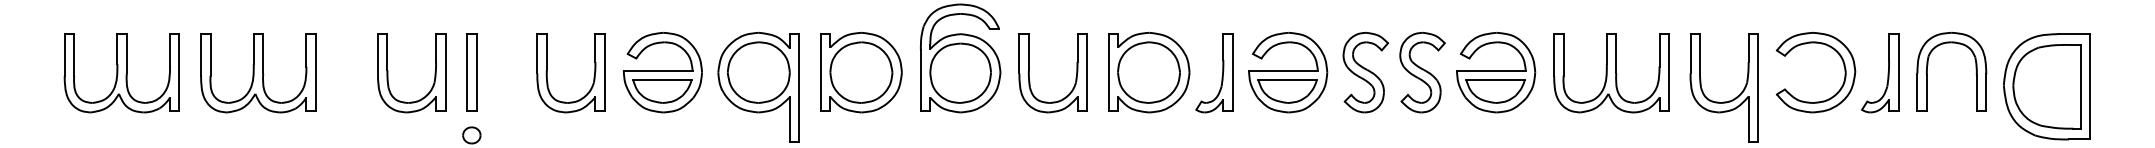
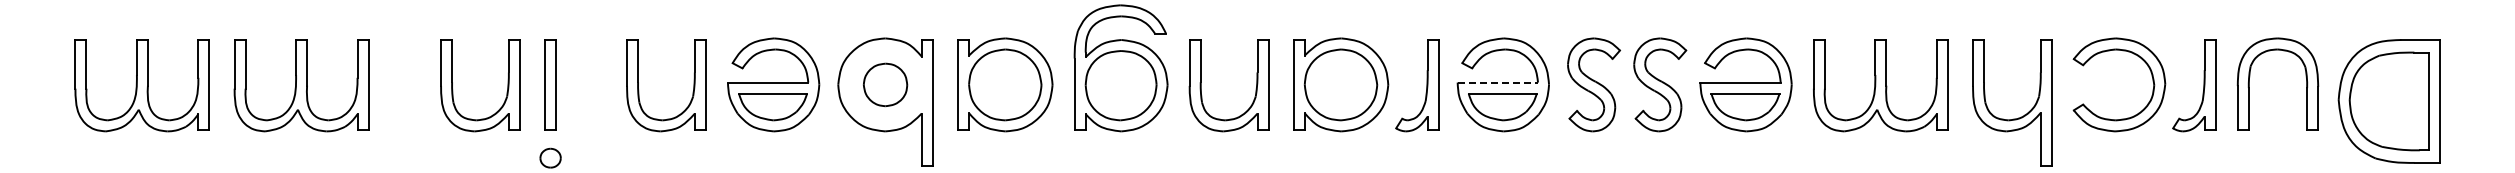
line: (1283, 70) -> (1498, 82), solid -> dashed
part: (758, 72) -> (885, 84), size x0.6

